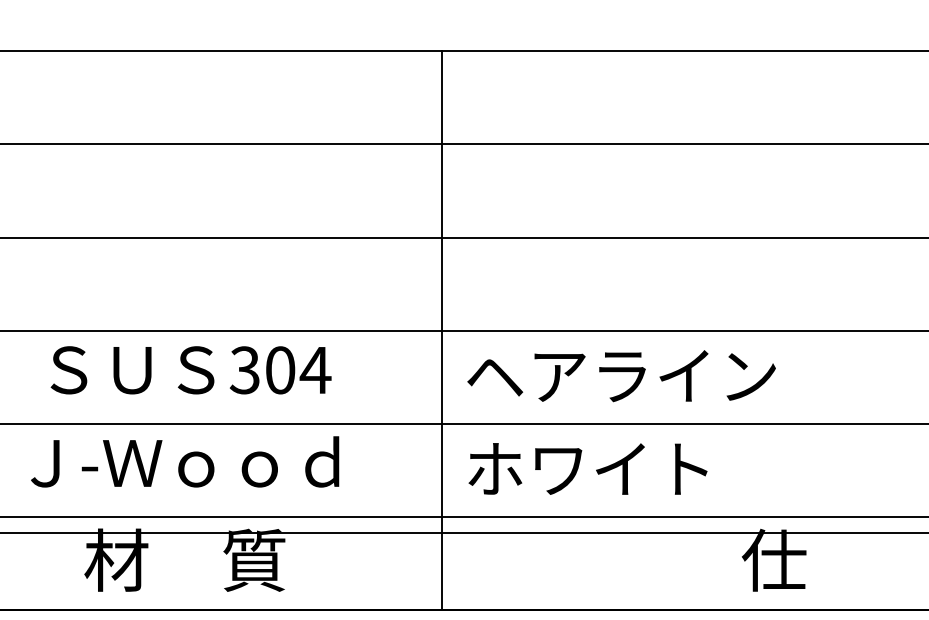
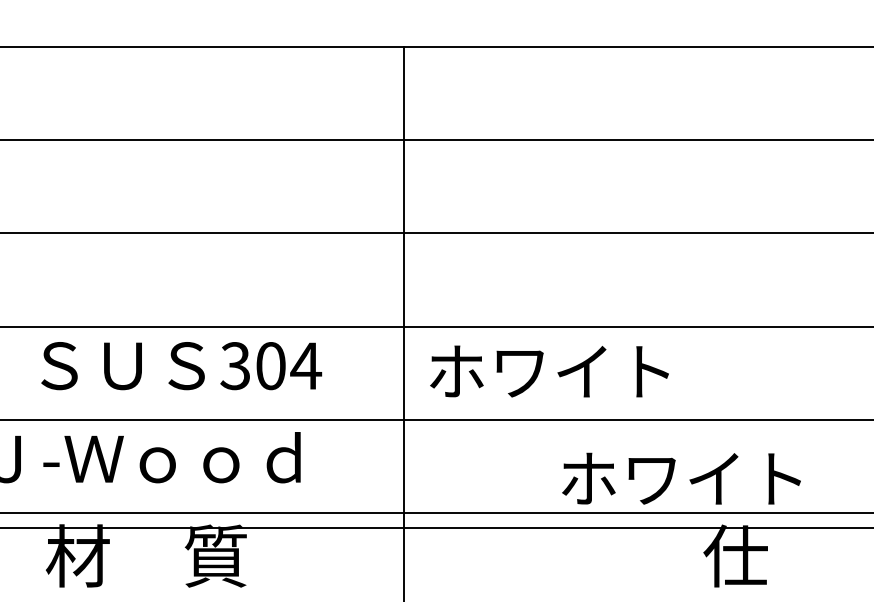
text: (190, 370) -> (181, 366), moved
text: (621, 375) -> (583, 371), ヘアライン -> ホワイト
text: (587, 468) -> (681, 478), moved

